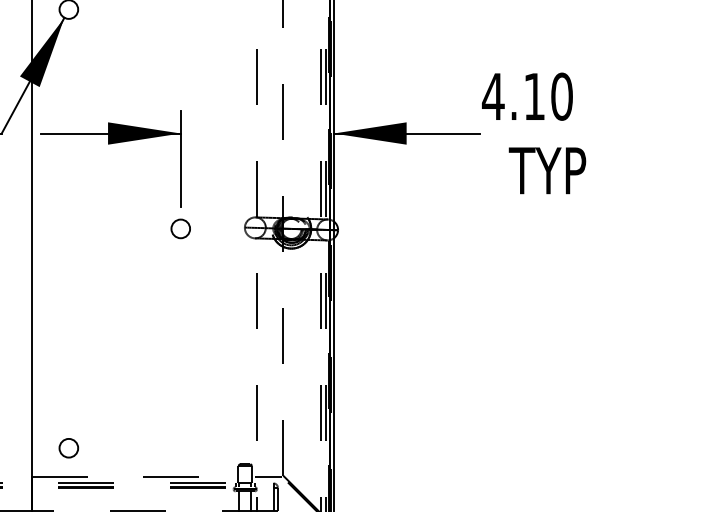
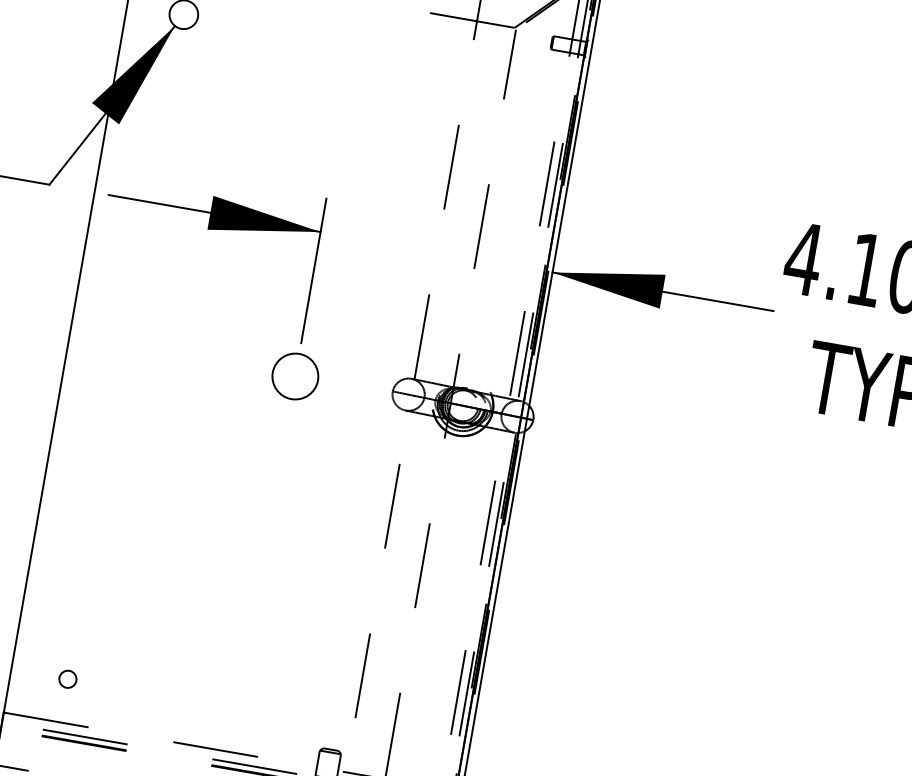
circle: (180, 228) -> (295, 375), size x1.6
circle: (68, 448) -> (67, 679), size x0.6

